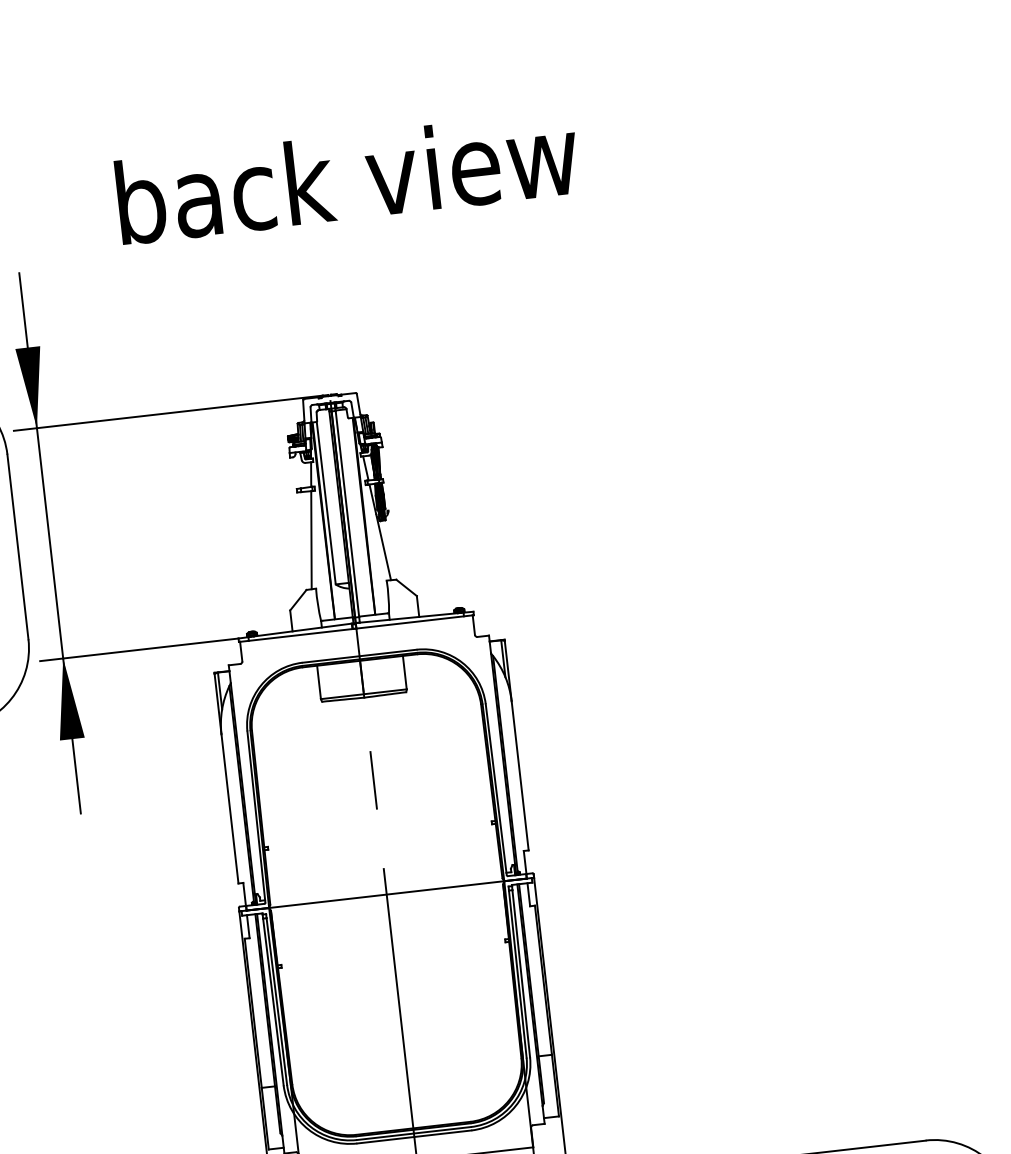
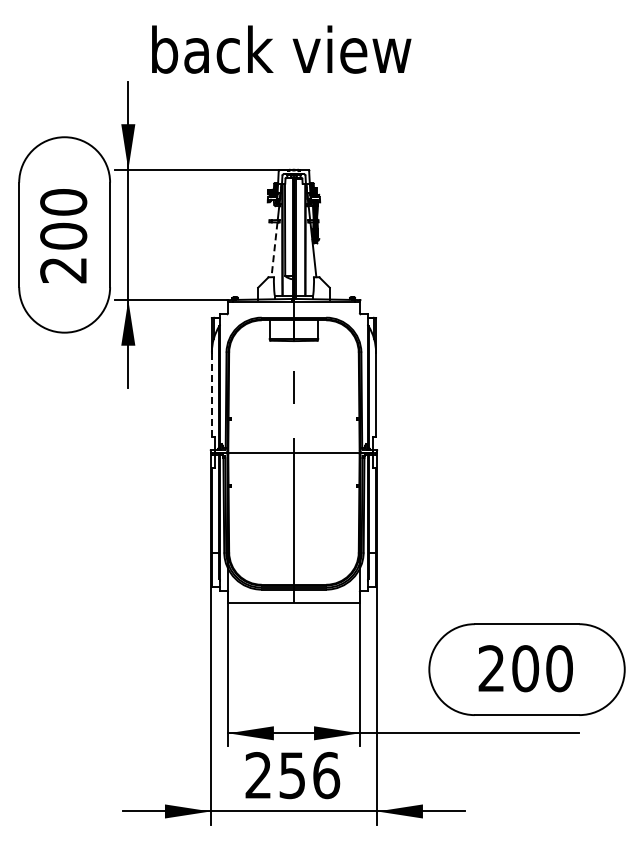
text: (347, 177) -> (281, 49), moved
line: (311, 539) -> (274, 249), solid -> dashed
line: (229, 808) -> (211, 394), solid -> dashed

